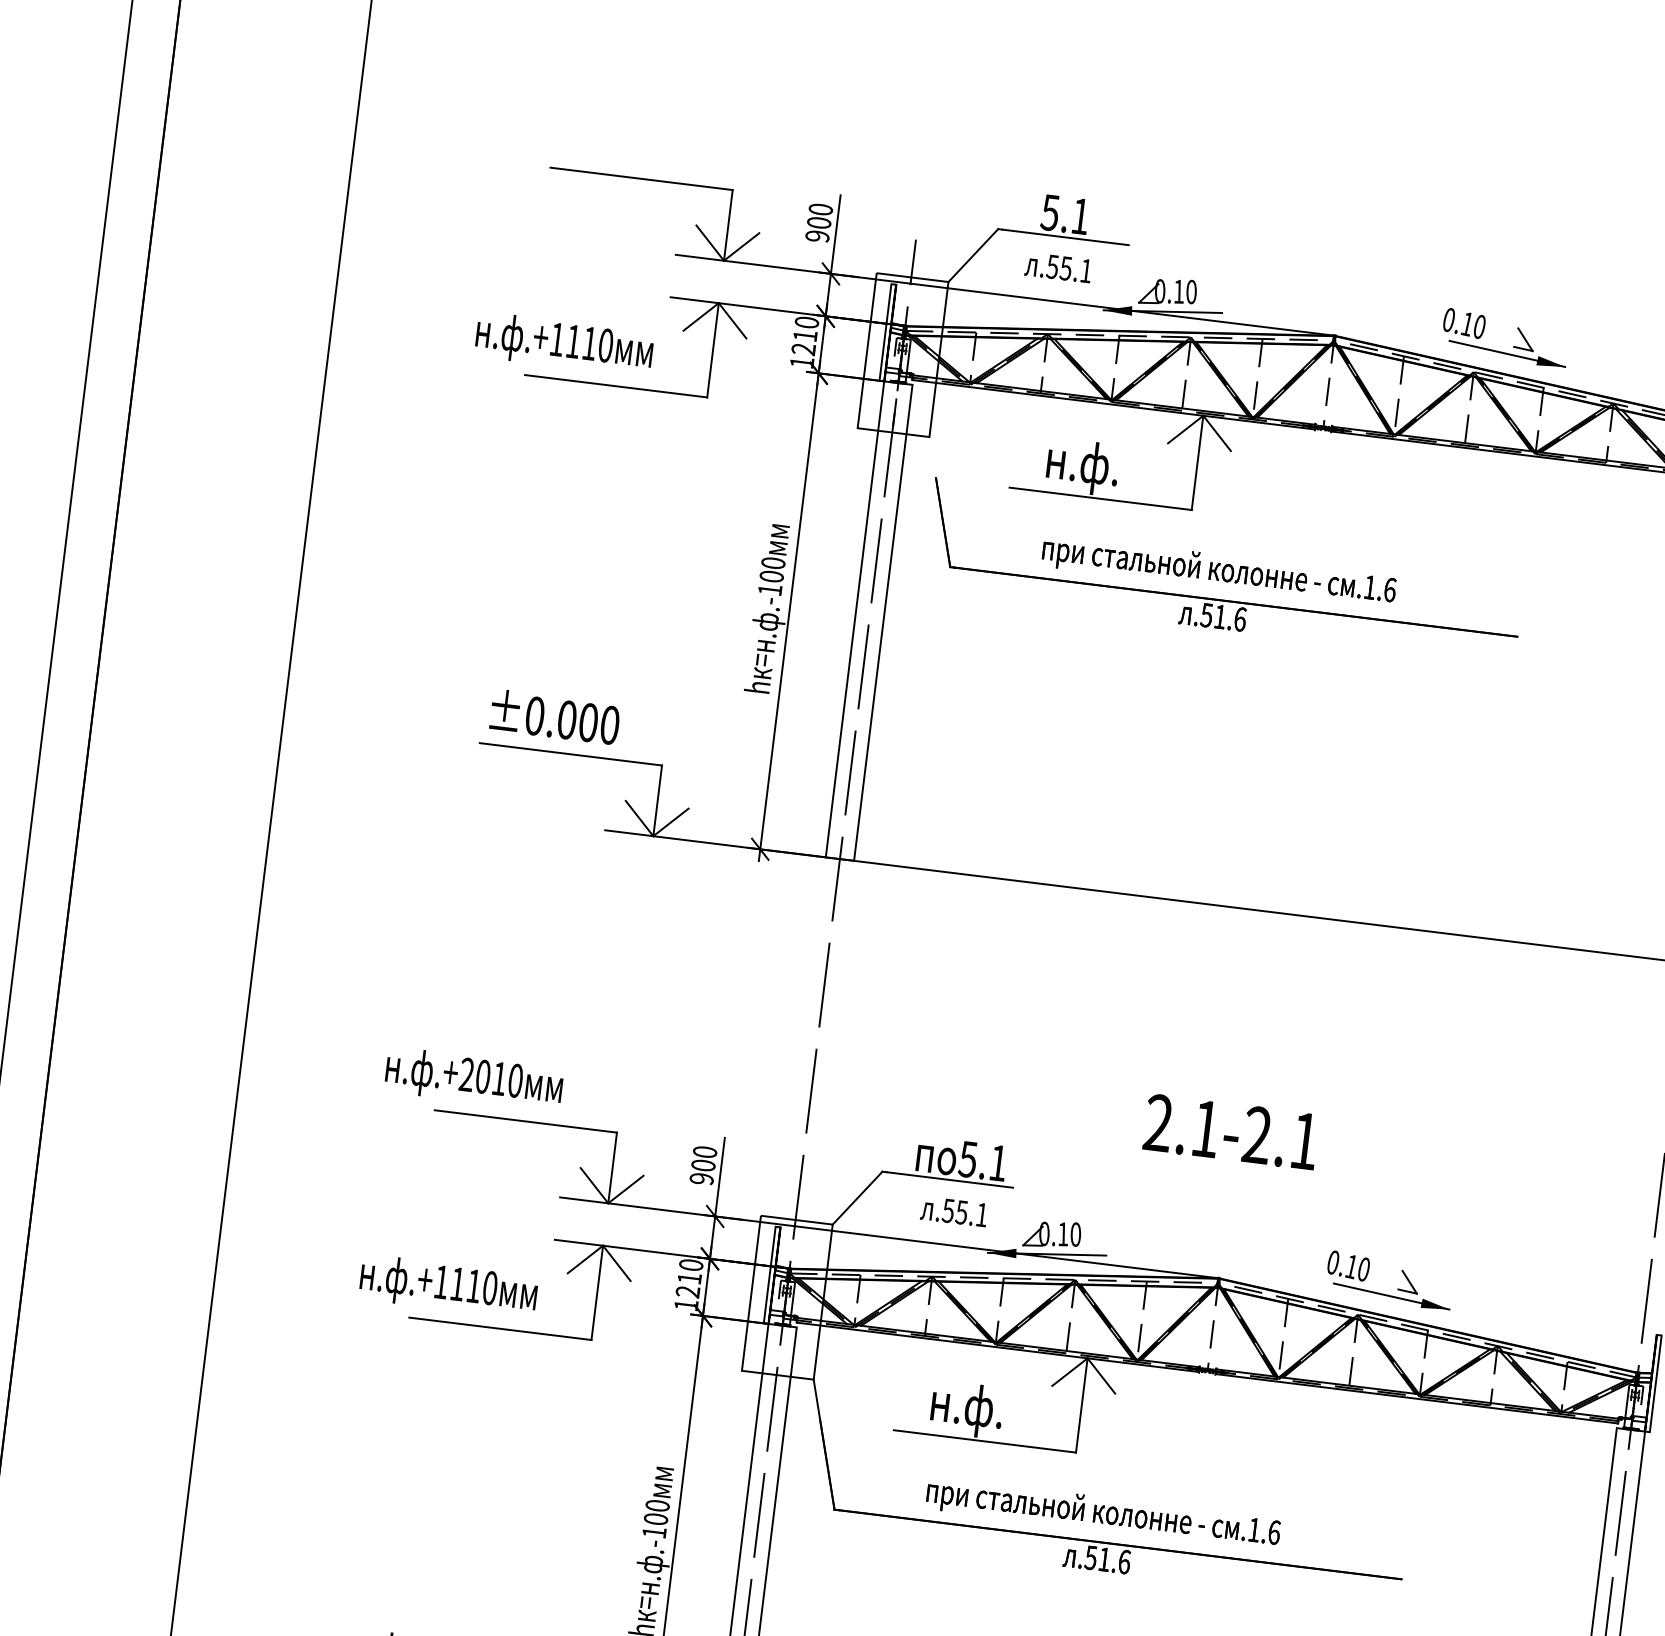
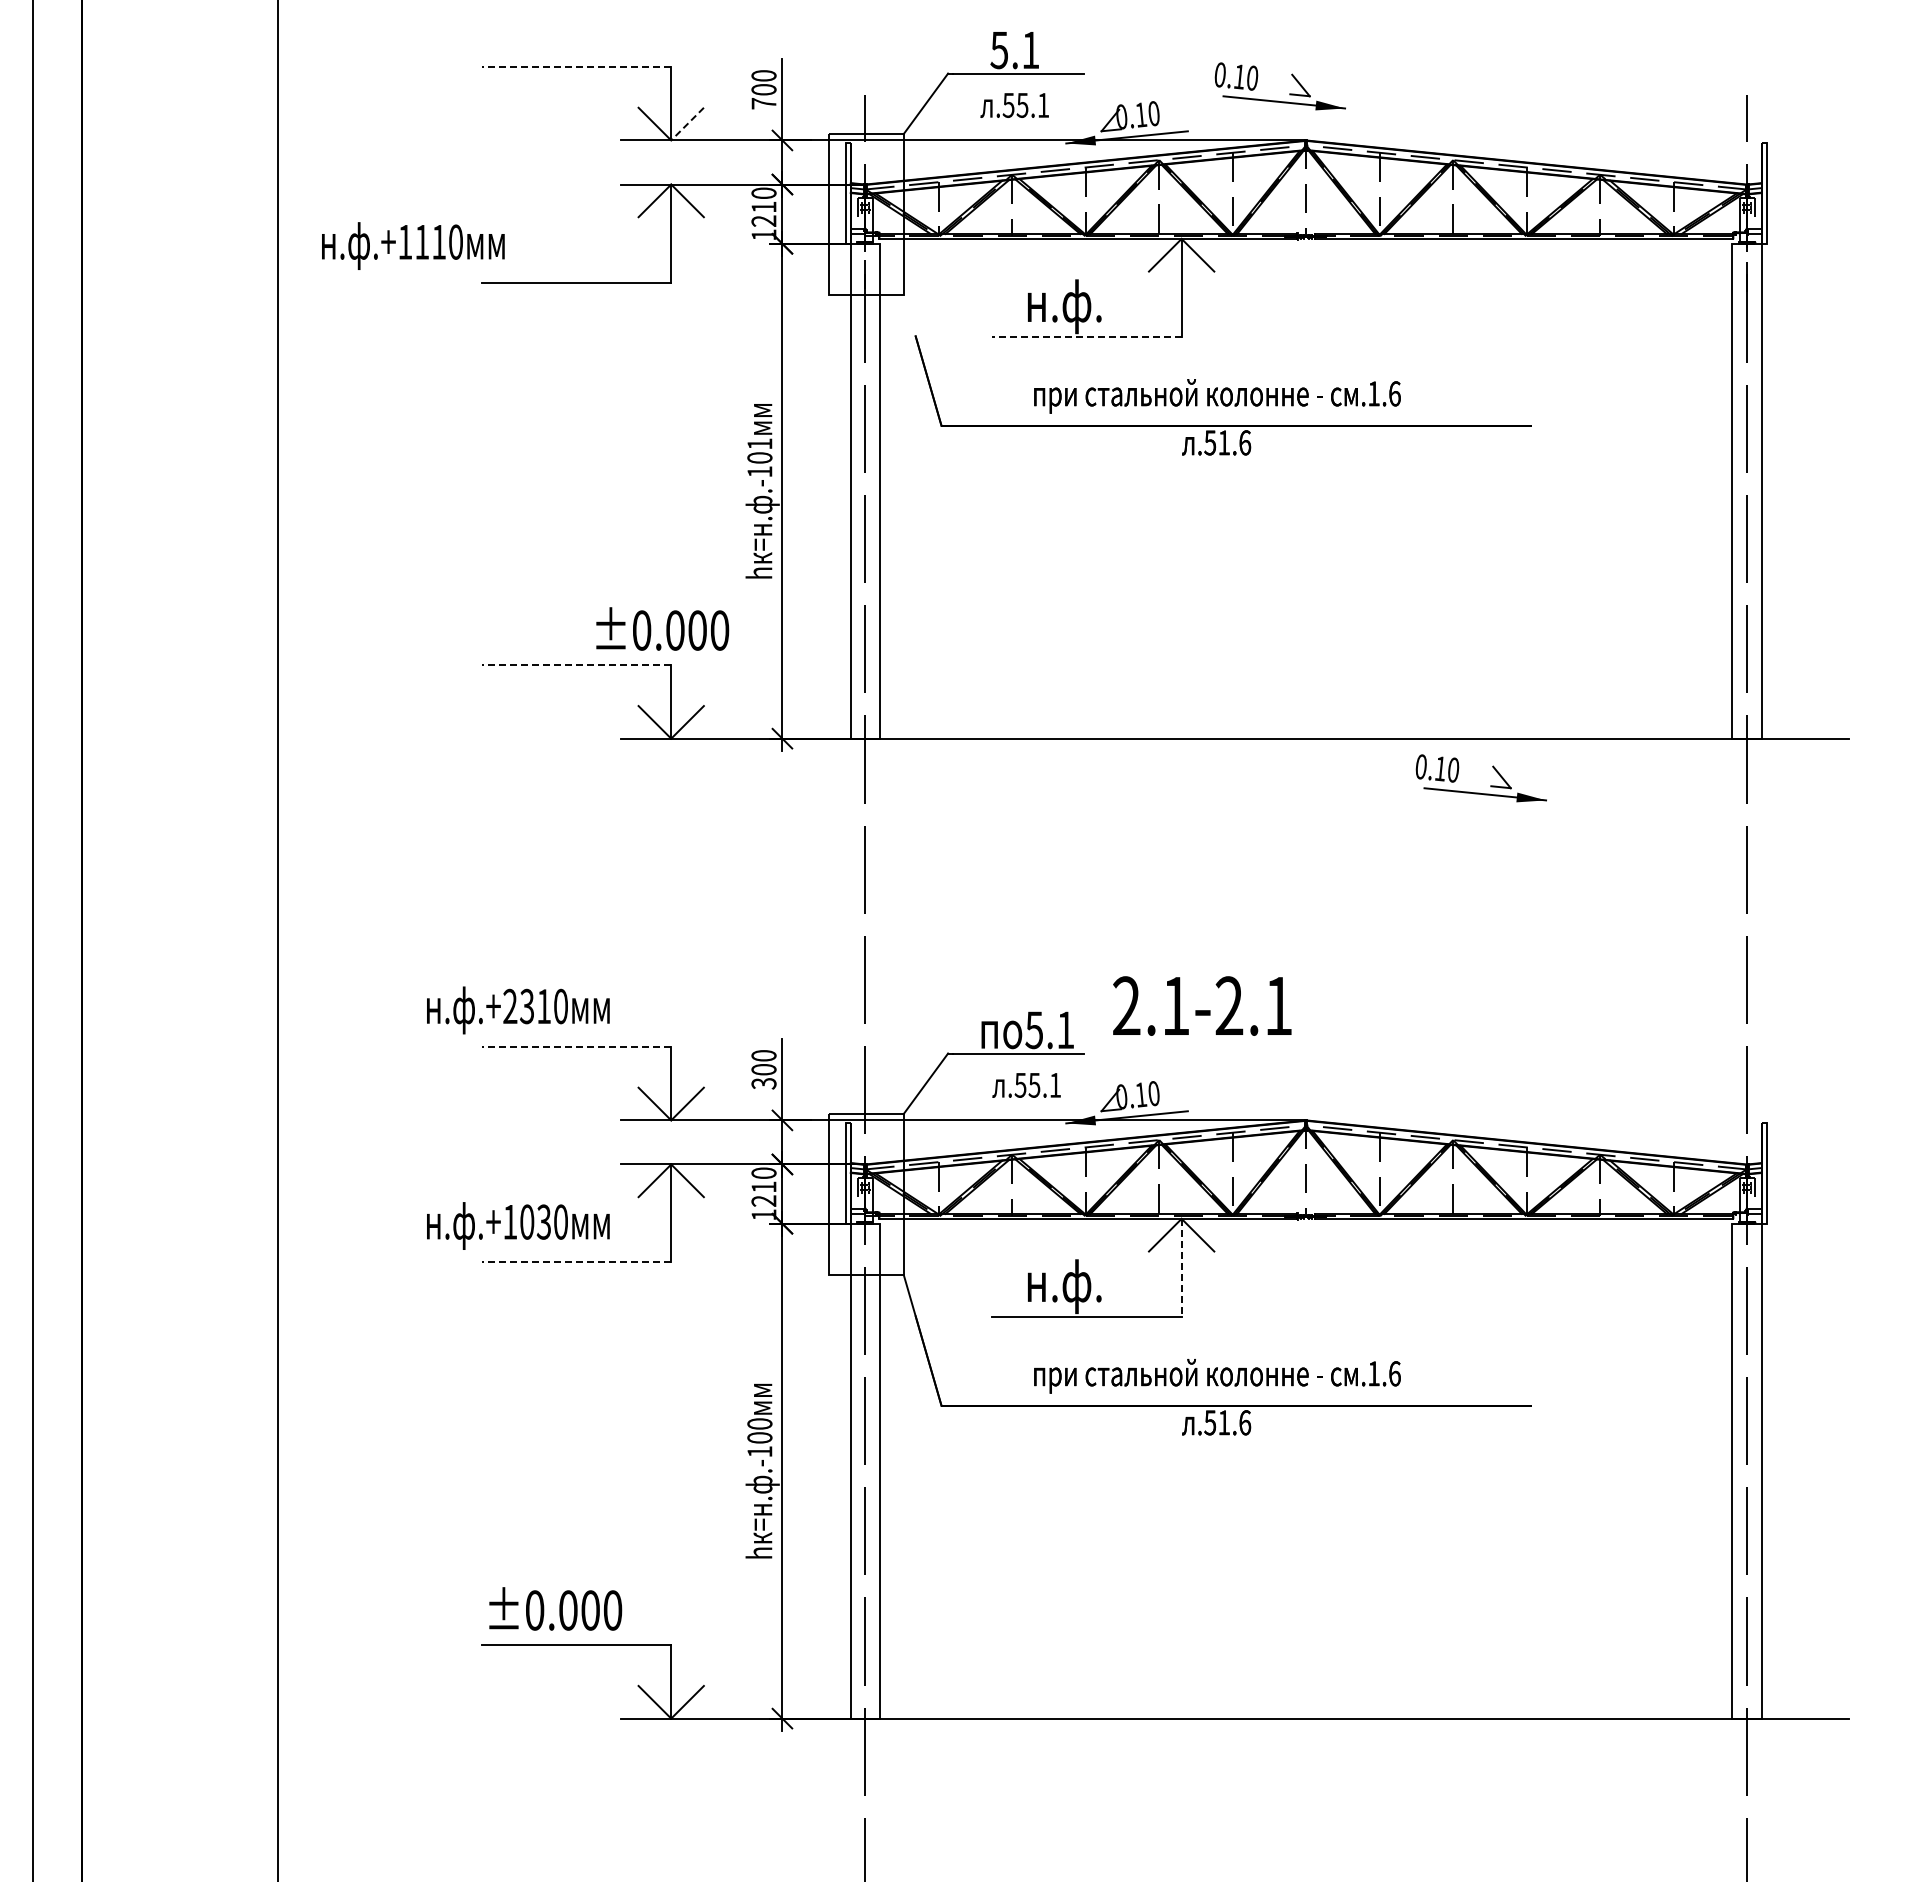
line: (641, 178) -> (576, 66), solid -> dashed
text: (817, 236) -> (763, 103), 900 -> 700
line: (741, 247) -> (687, 124), solid -> dashed
text: (564, 343) -> (413, 245), moved
part: (1513, 346) -> (1289, 93), moved
line: (1100, 498) -> (1086, 336), solid -> dashed
text: (773, 562) -> (759, 443), .-100 -> .-101
text: (555, 716) -> (662, 628), moved
line: (570, 754) -> (576, 665), solid -> dashed
text: (483, 1076) -> (527, 1006), .+2010 -> .+2310
line: (525, 1121) -> (576, 1046), solid -> dashed
text: (1231, 1131) -> (1202, 1005), moved
text: (701, 1178) -> (763, 1083), 900 -> 300
text: (465, 1284) -> (535, 1221), .+1110 -> .+1030
part: (1397, 1288) -> (1490, 785), moved
line: (500, 1328) -> (576, 1262), solid -> dashed
line: (1081, 1405) -> (1181, 1267), solid -> dashed

